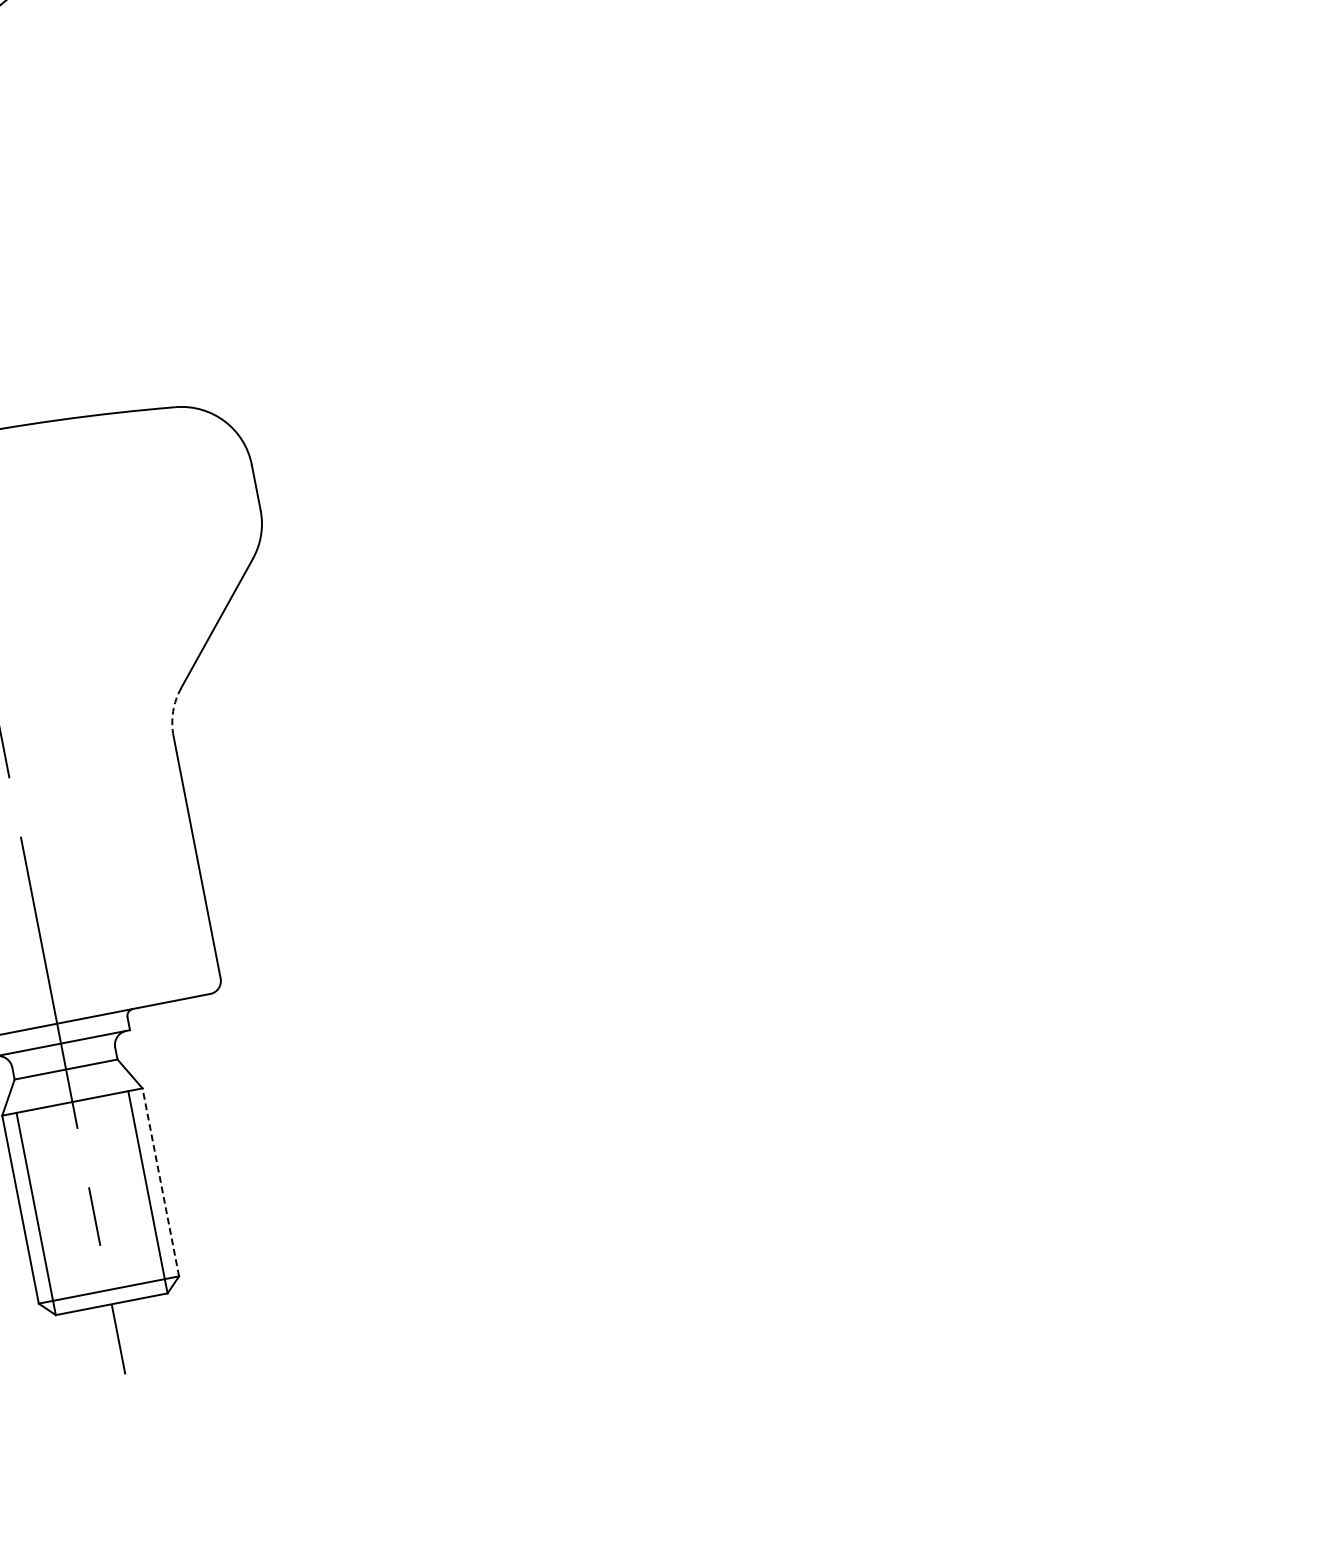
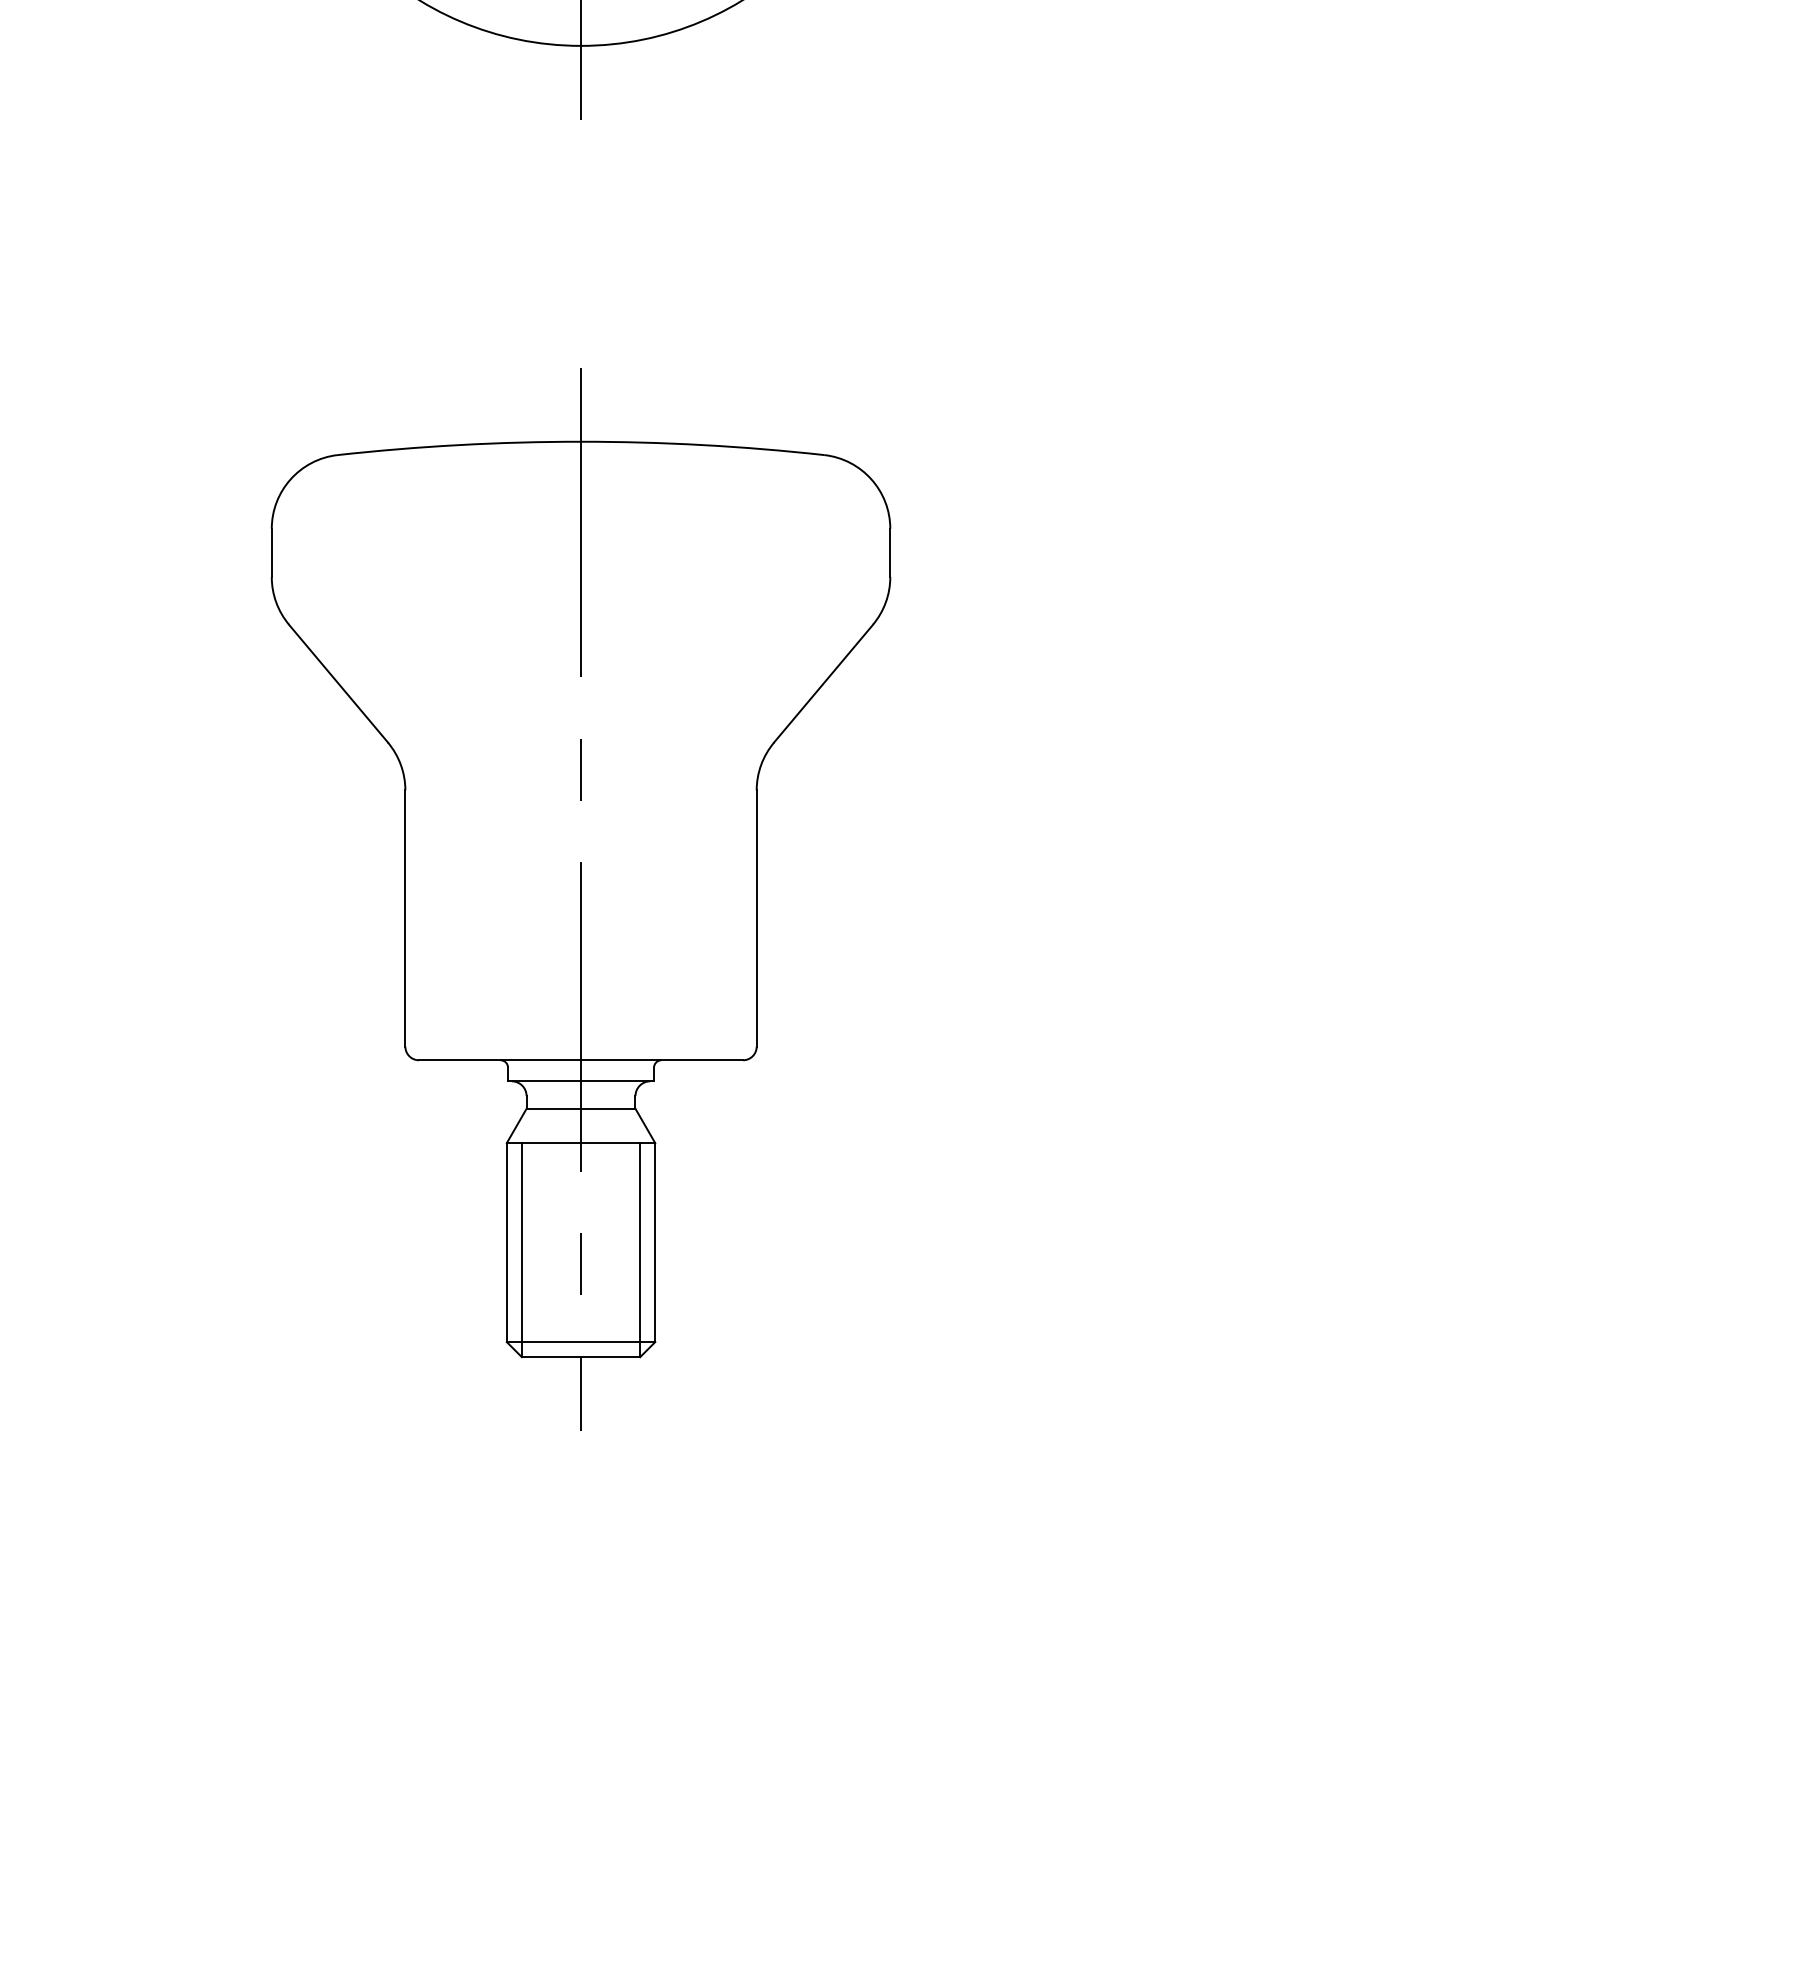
arc: (173, 711) -> (761, 764), dashed -> solid
line: (161, 1182) -> (655, 1242), dashed -> solid

